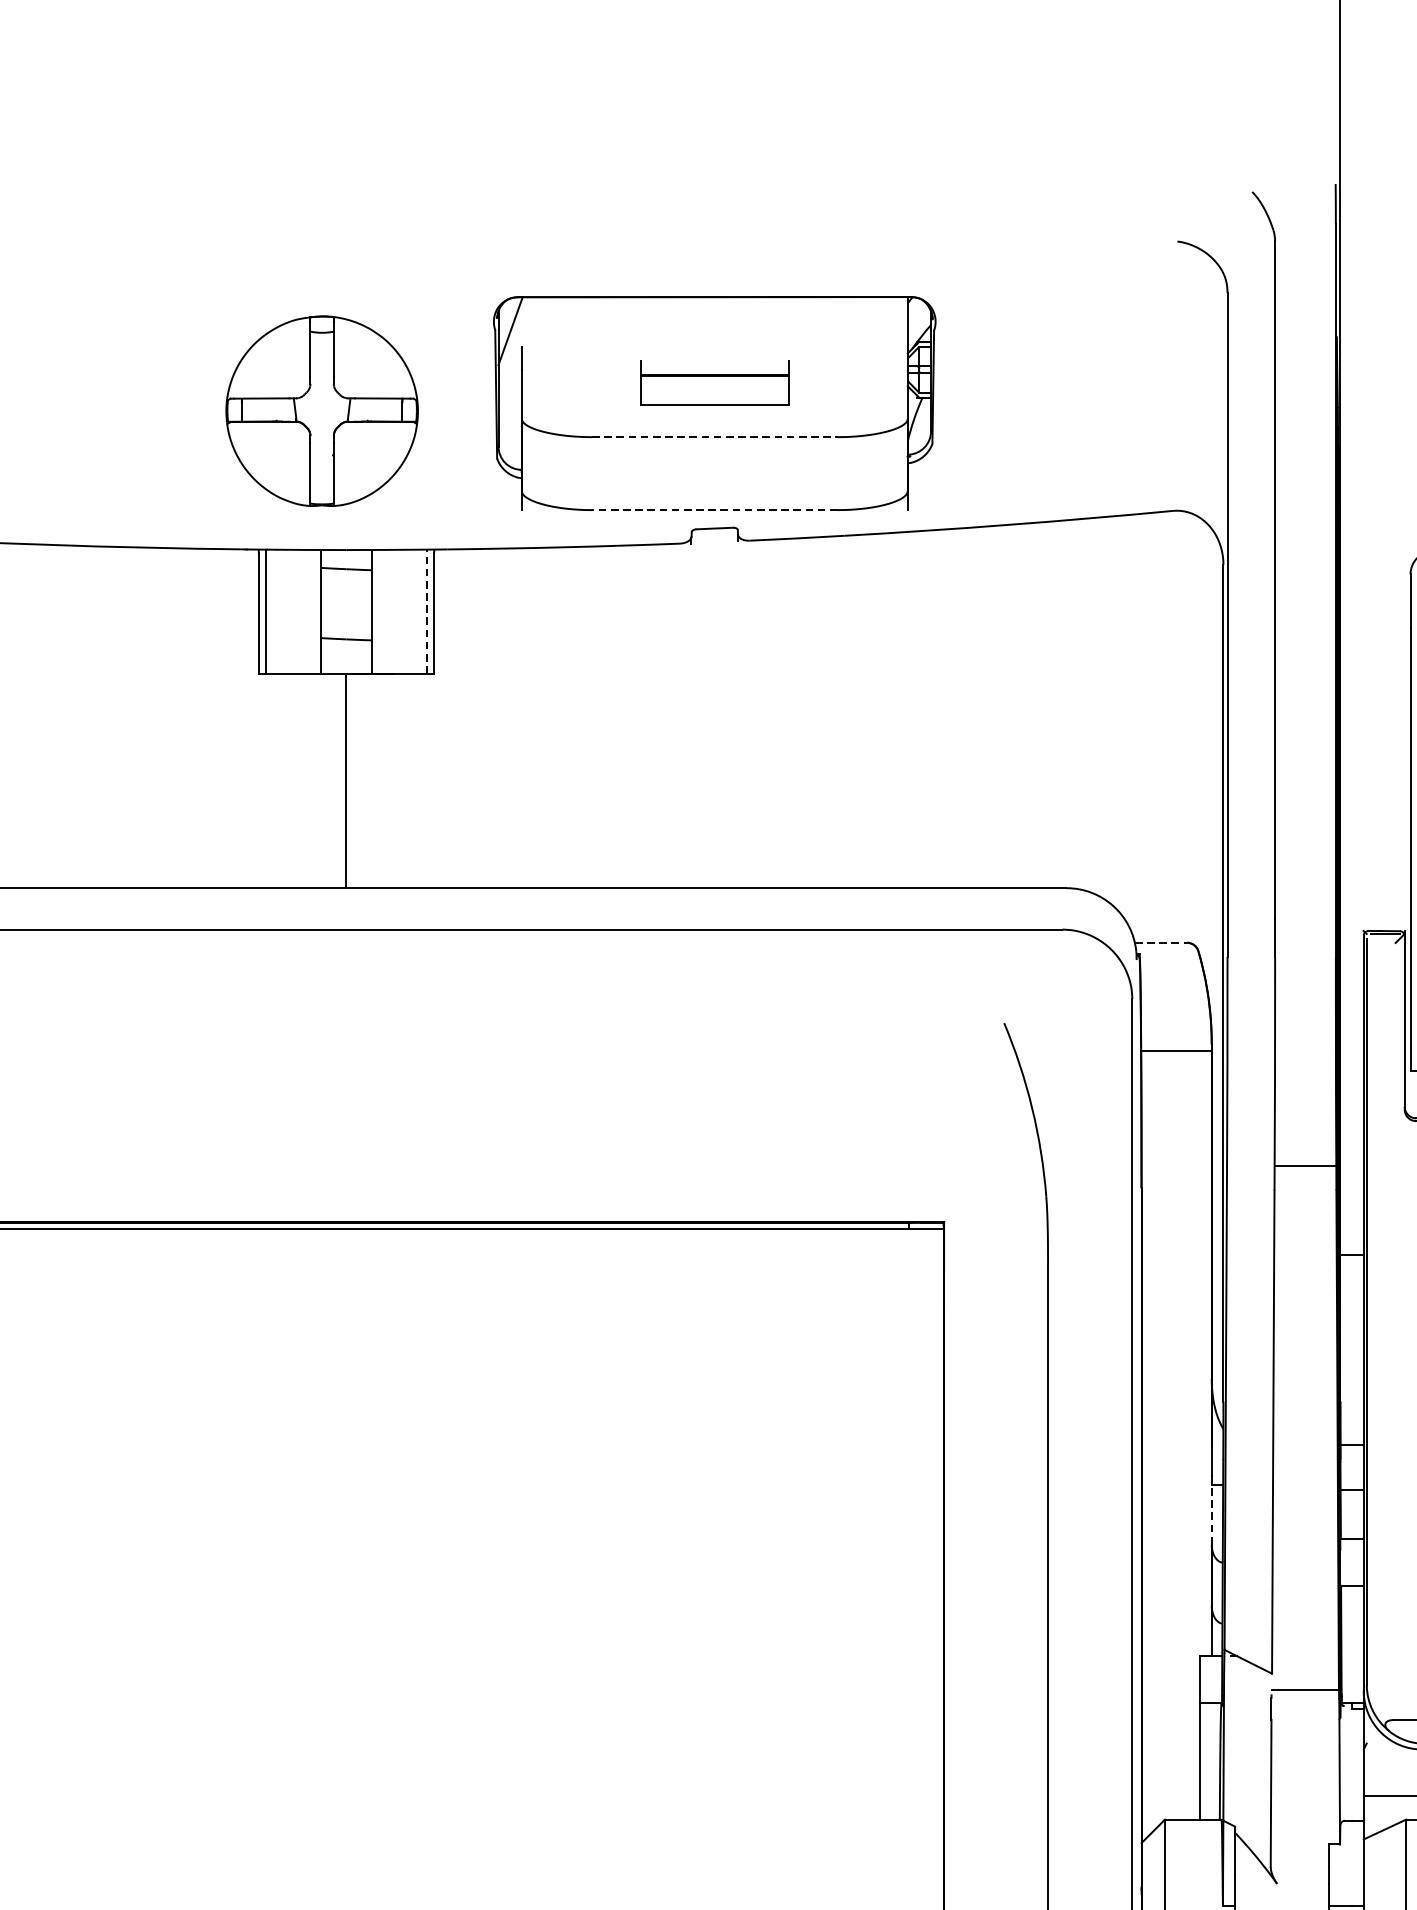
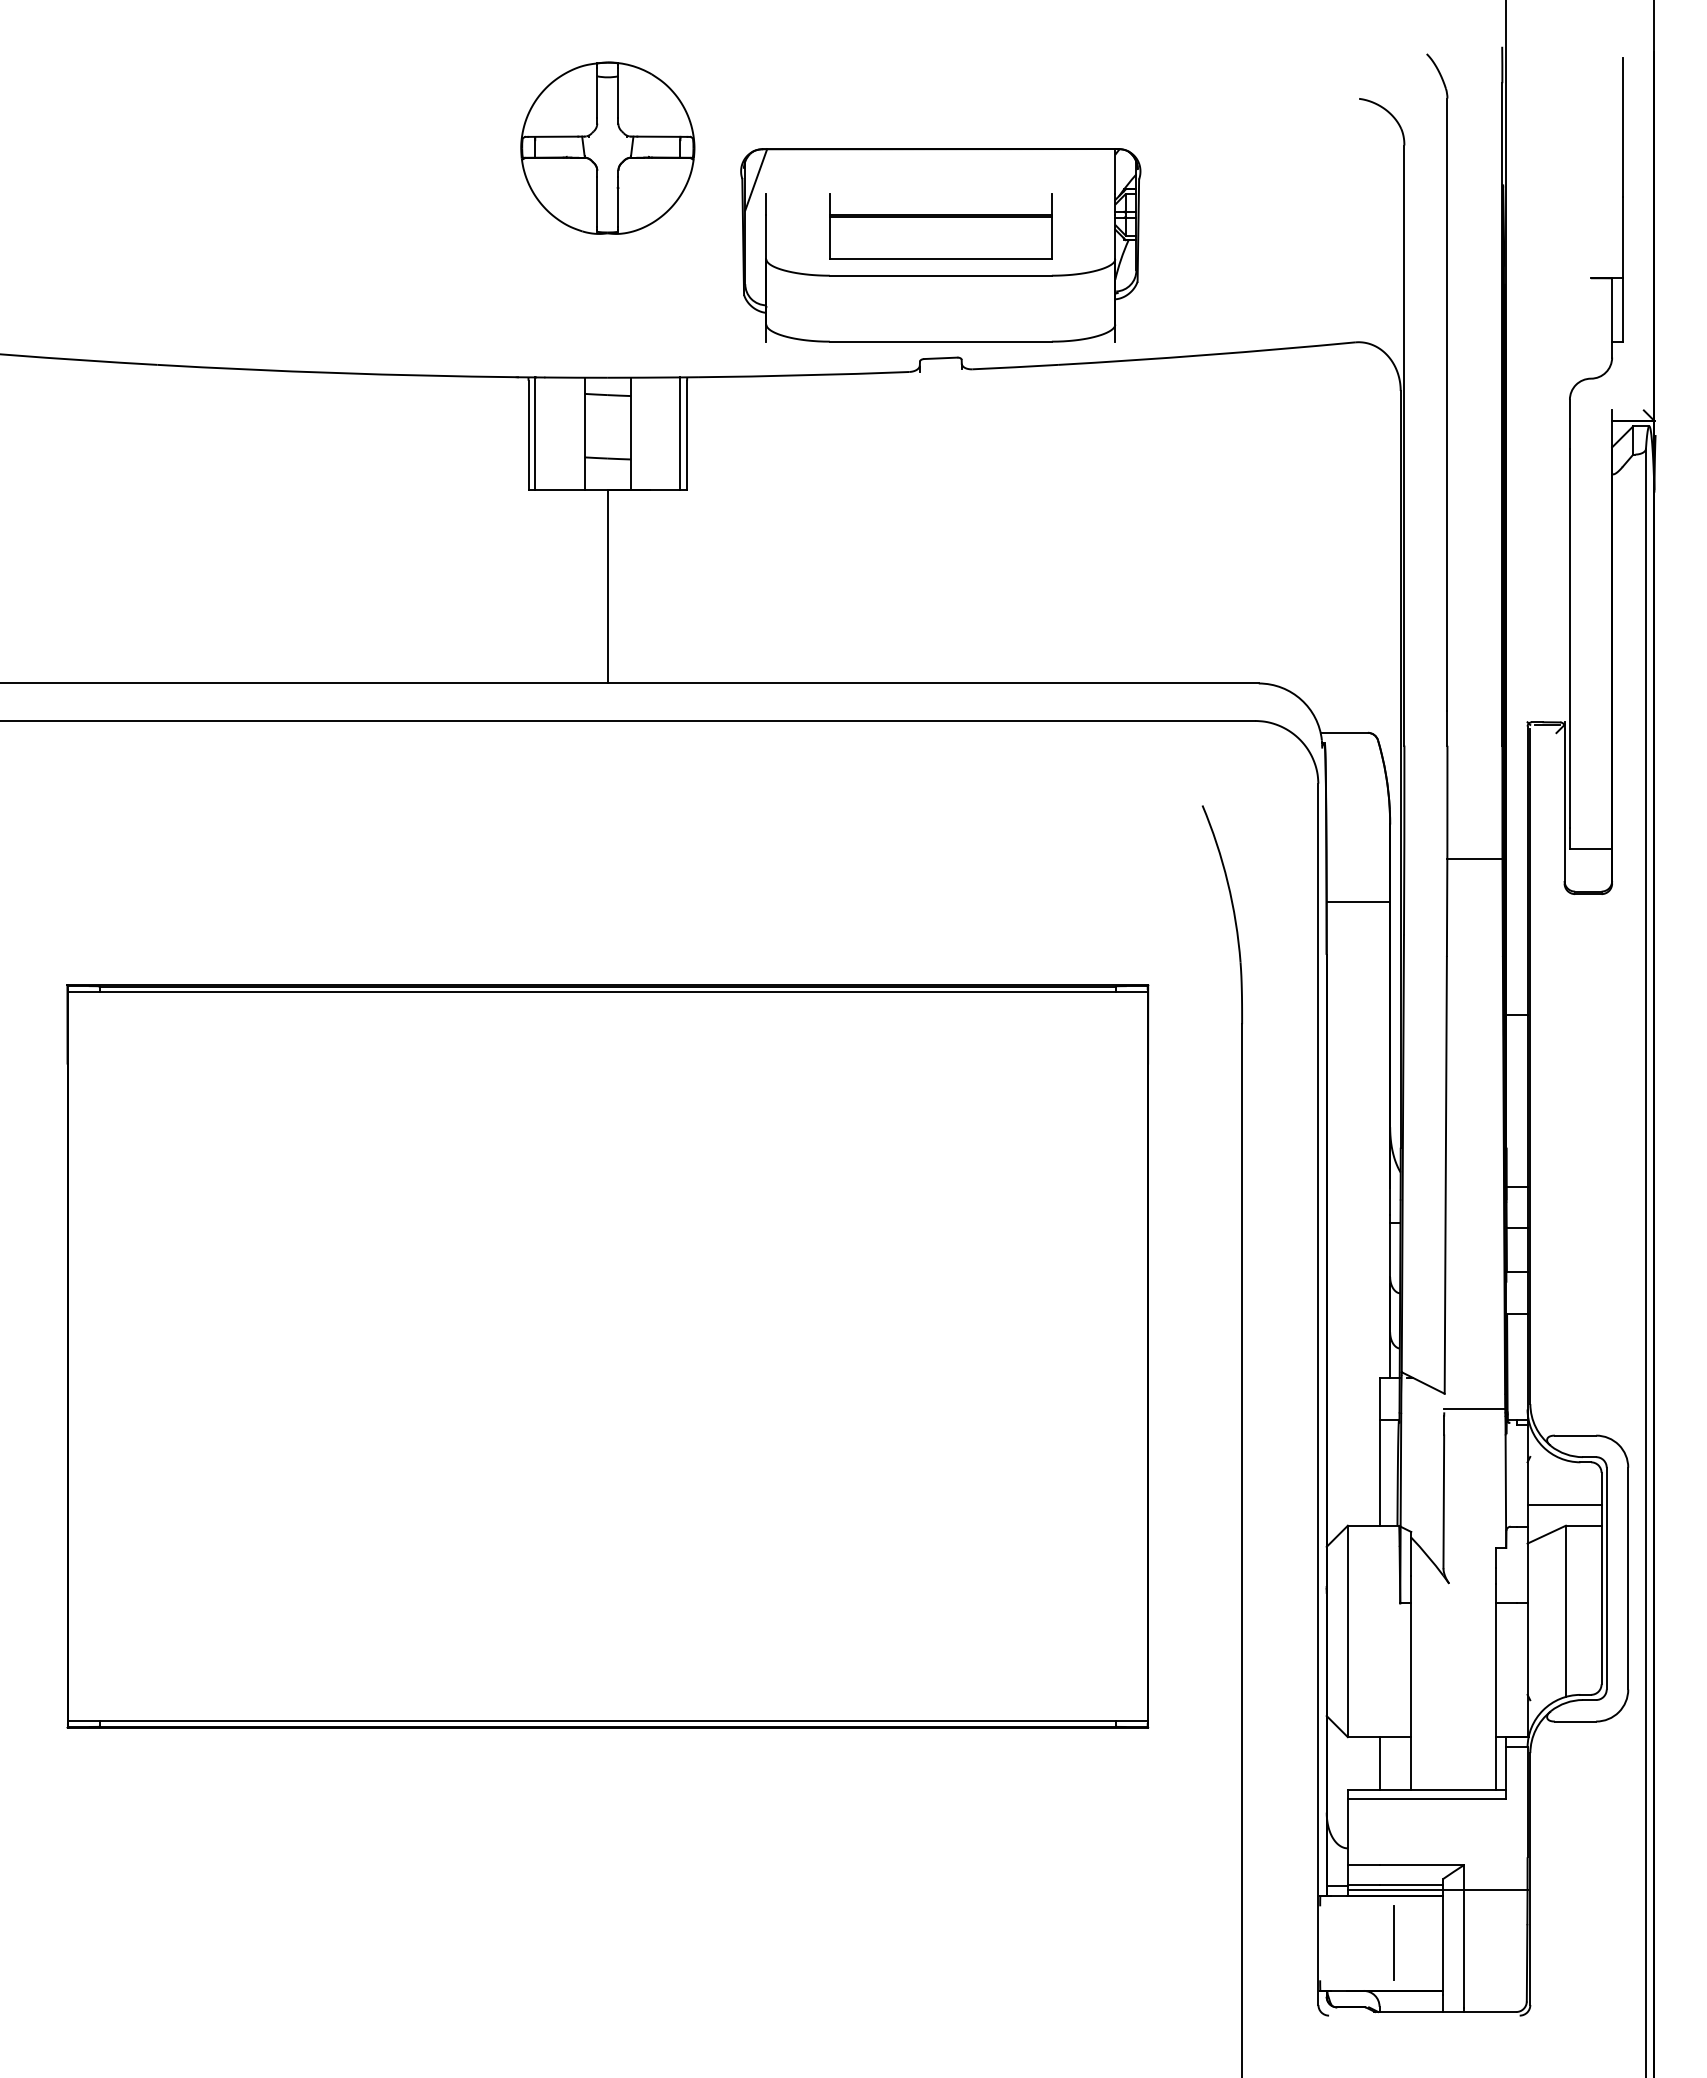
part: (714, 382) -> (940, 226), size x1.67
part: (321, 410) -> (607, 147), moved
line: (715, 436) -> (941, 275), dashed -> solid
line: (714, 509) -> (940, 341), dashed -> solid
line: (426, 611) -> (680, 433), dashed -> solid
line: (1161, 942) -> (1344, 732), dashed -> solid
line: (1176, 1050) -> (1358, 901), moved
line: (1305, 1166) -> (1474, 859), moved
line: (1212, 1514) -> (1390, 1249), dashed -> solid

